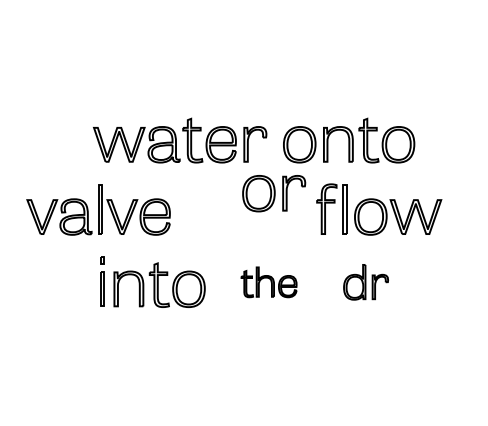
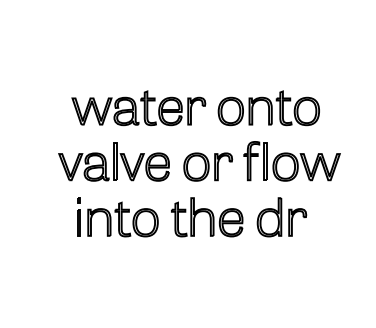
part: (274, 192) -> (208, 166), moved
part: (97, 209) -> (113, 161), moved
part: (269, 282) -> (207, 217), size x1.67
part: (365, 282) -> (281, 217), size x1.43

